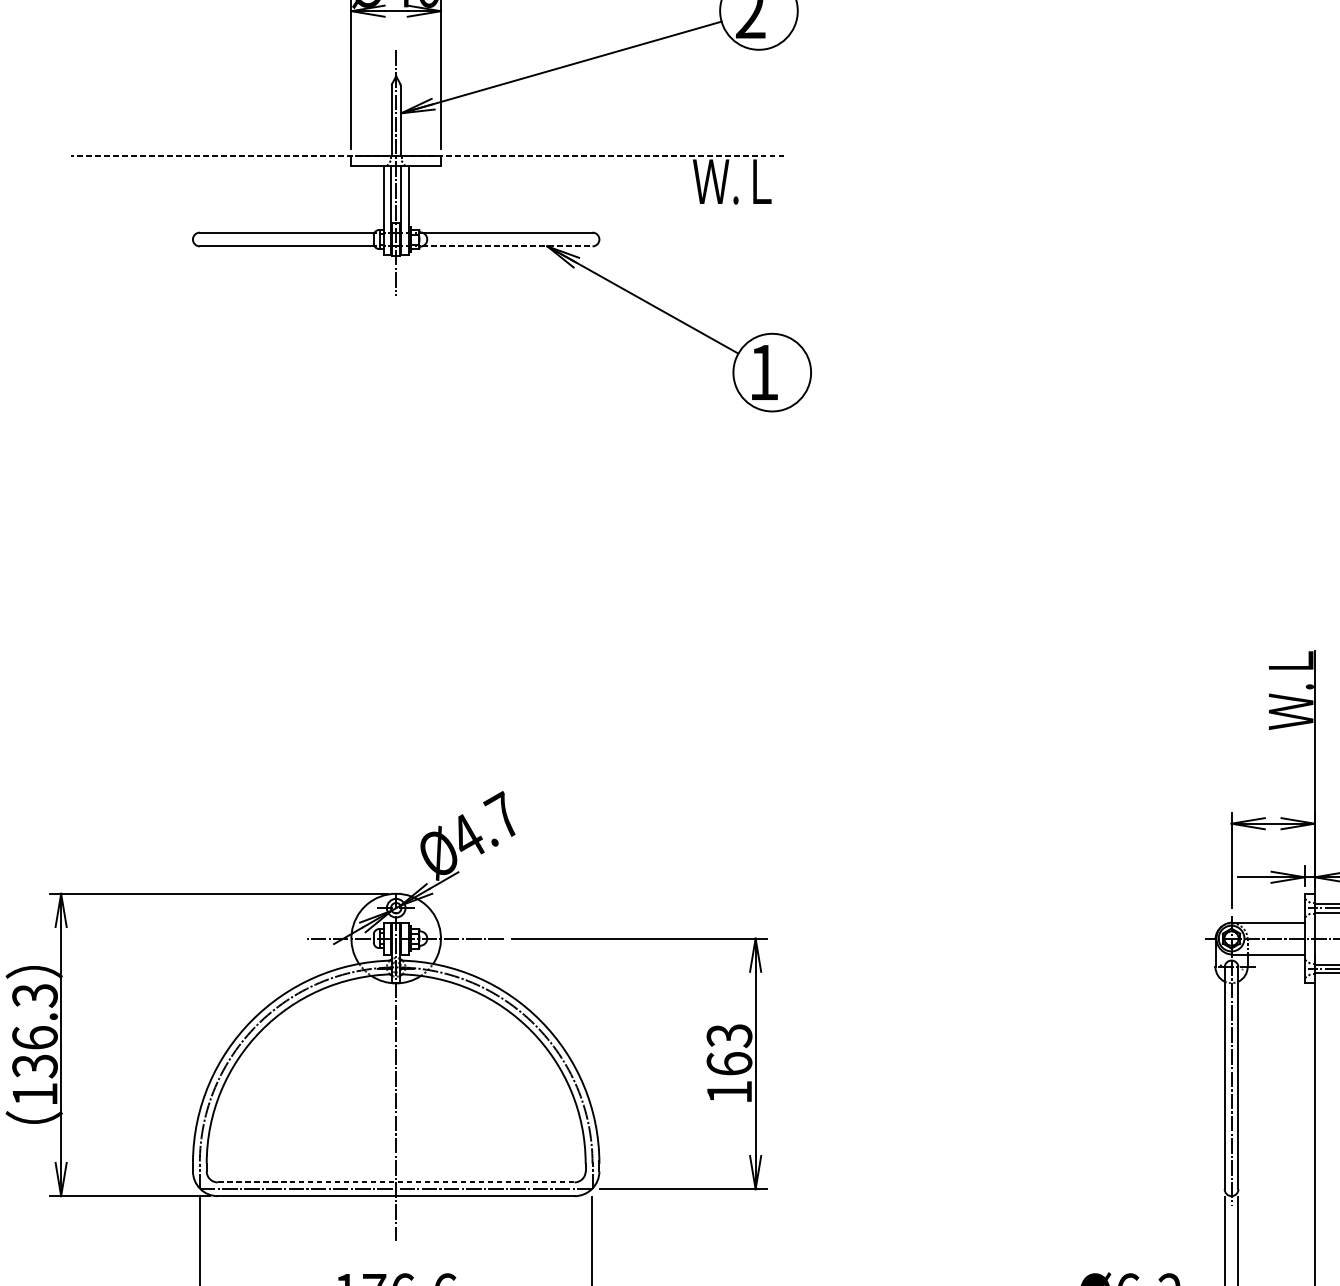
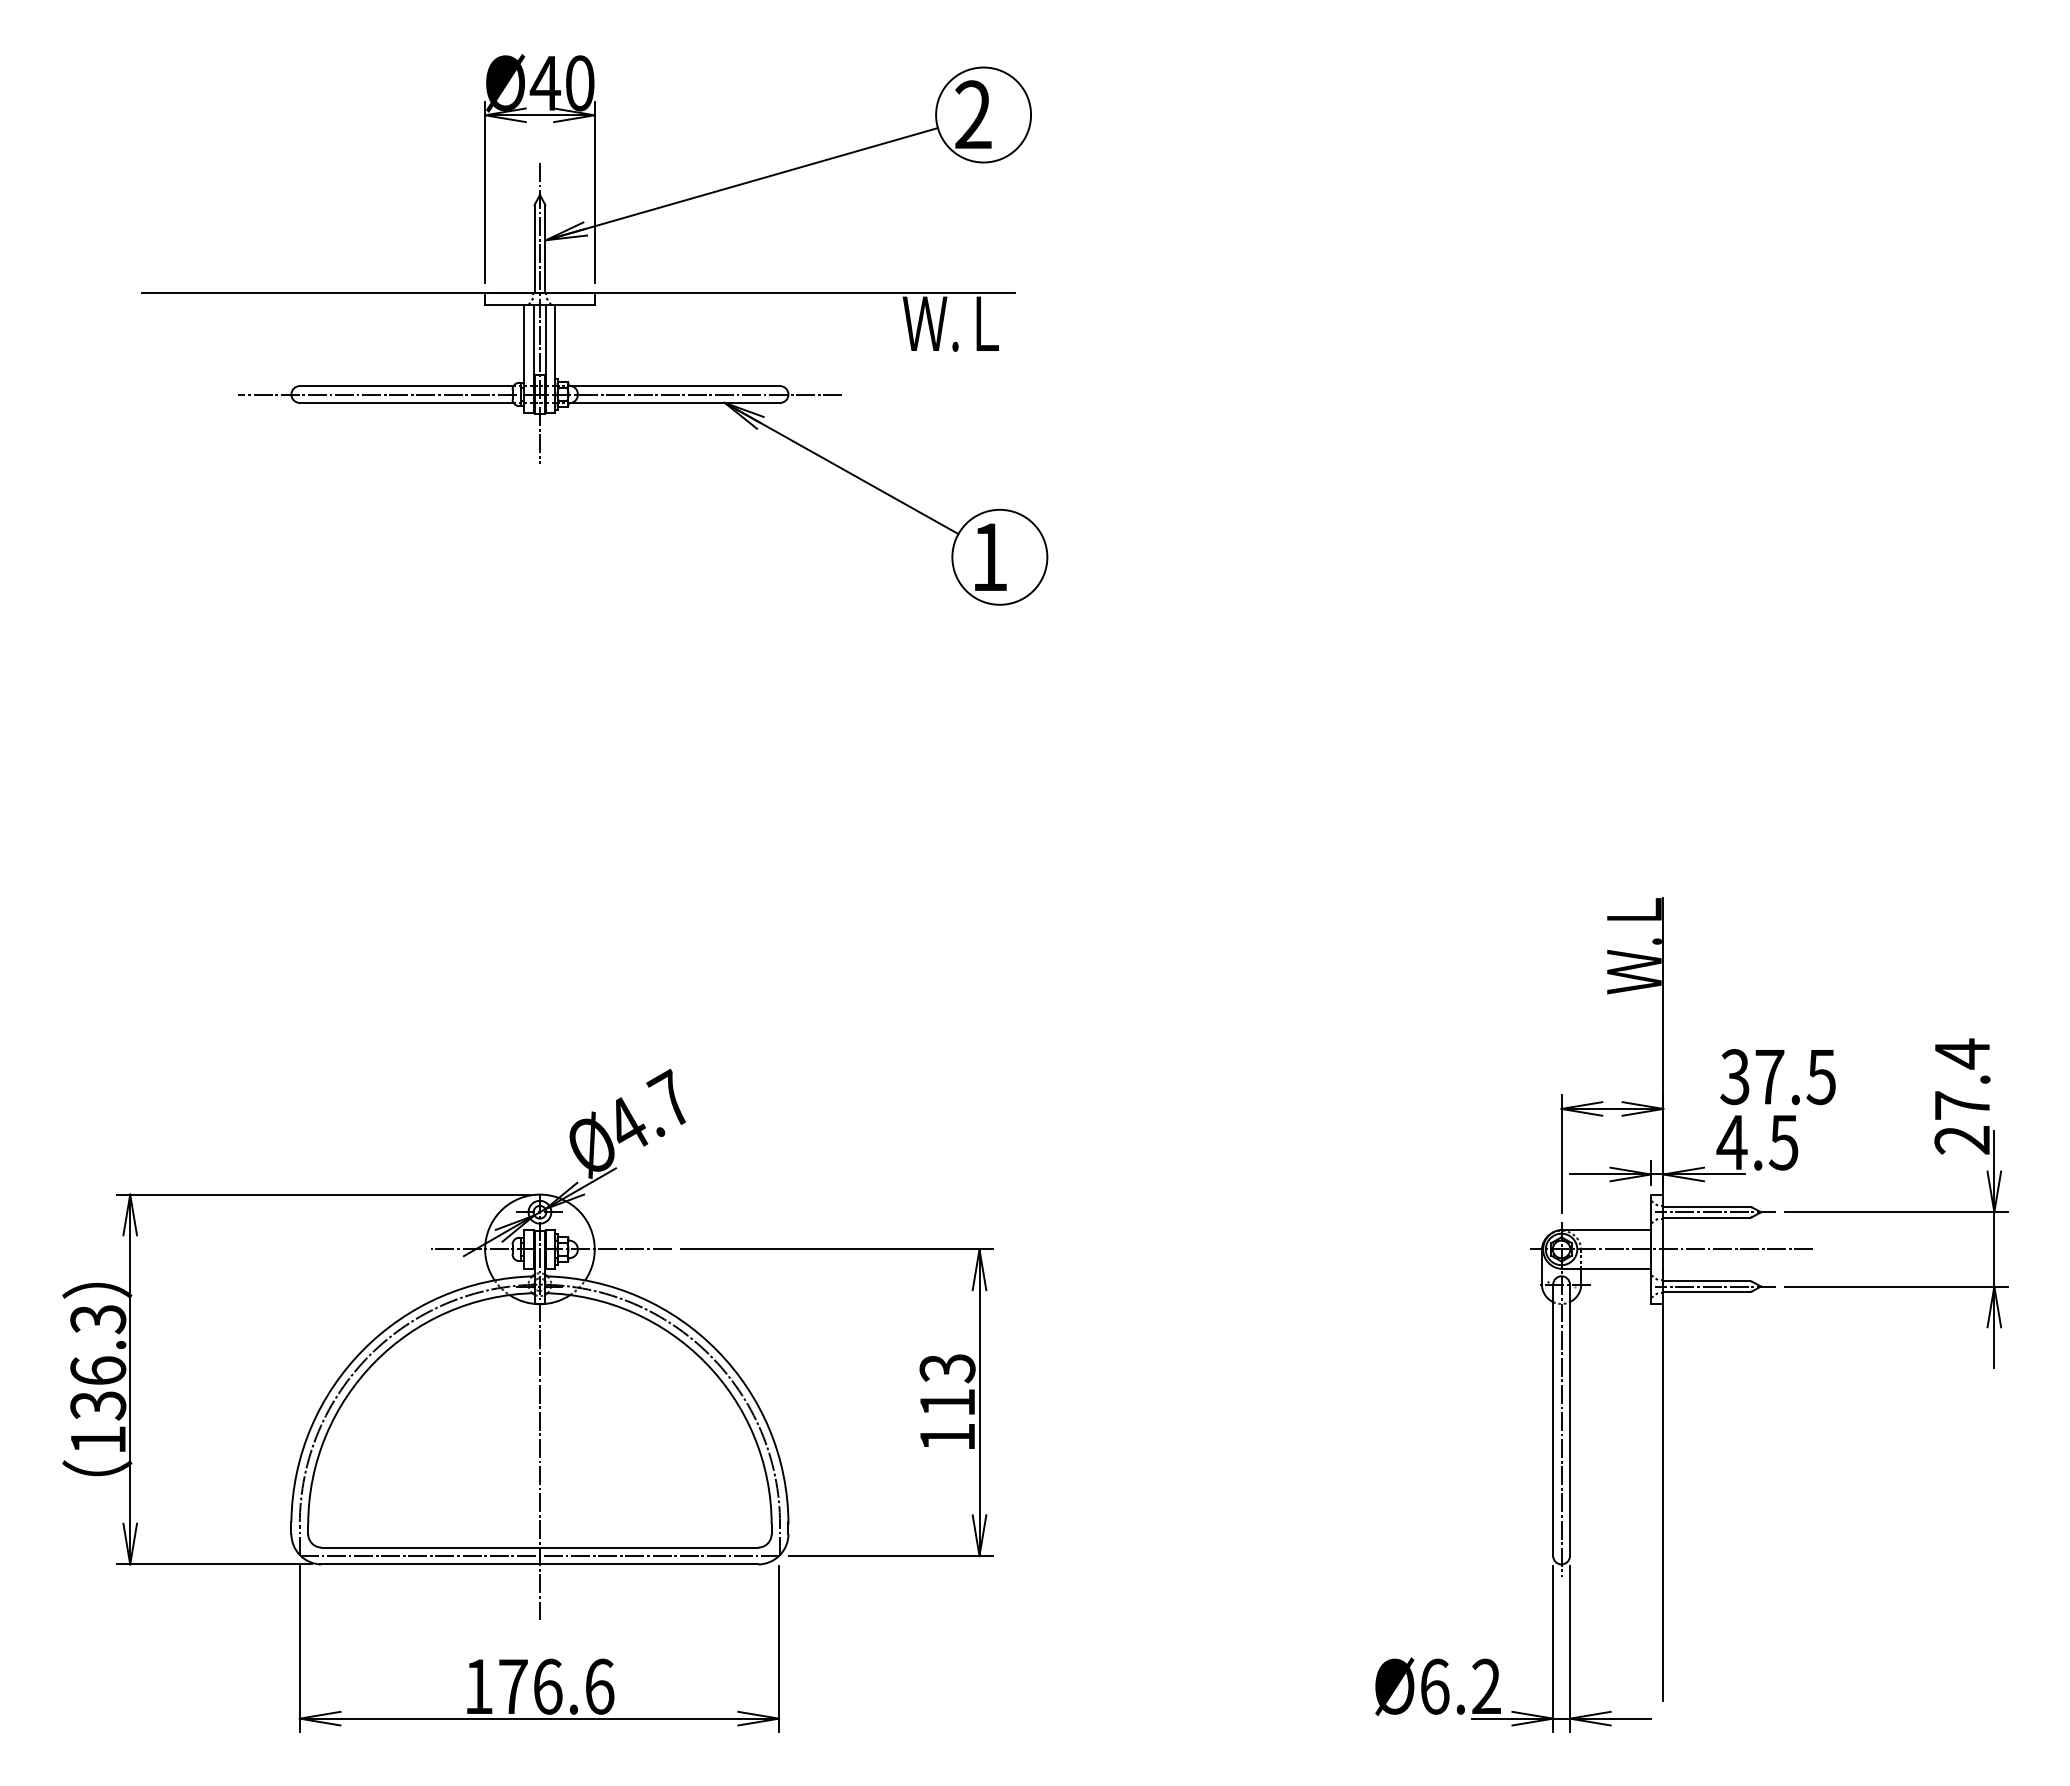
line: (427, 156) -> (578, 292), dashed -> solid
line: (396, 239) -> (540, 394), added
line: (507, 246) -> (676, 402), dashed -> solid
text: (729, 1063) -> (947, 1402), 163 -> 113
line: (396, 1182) -> (540, 1547), dashed -> solid

